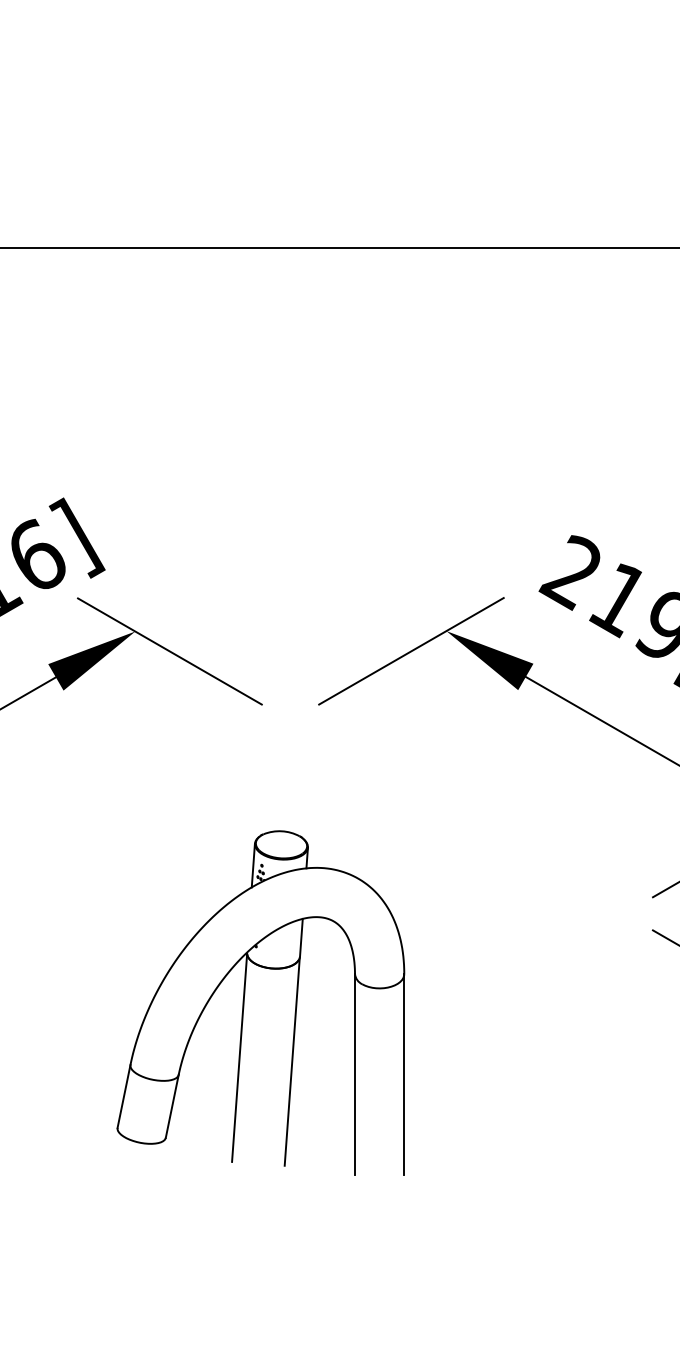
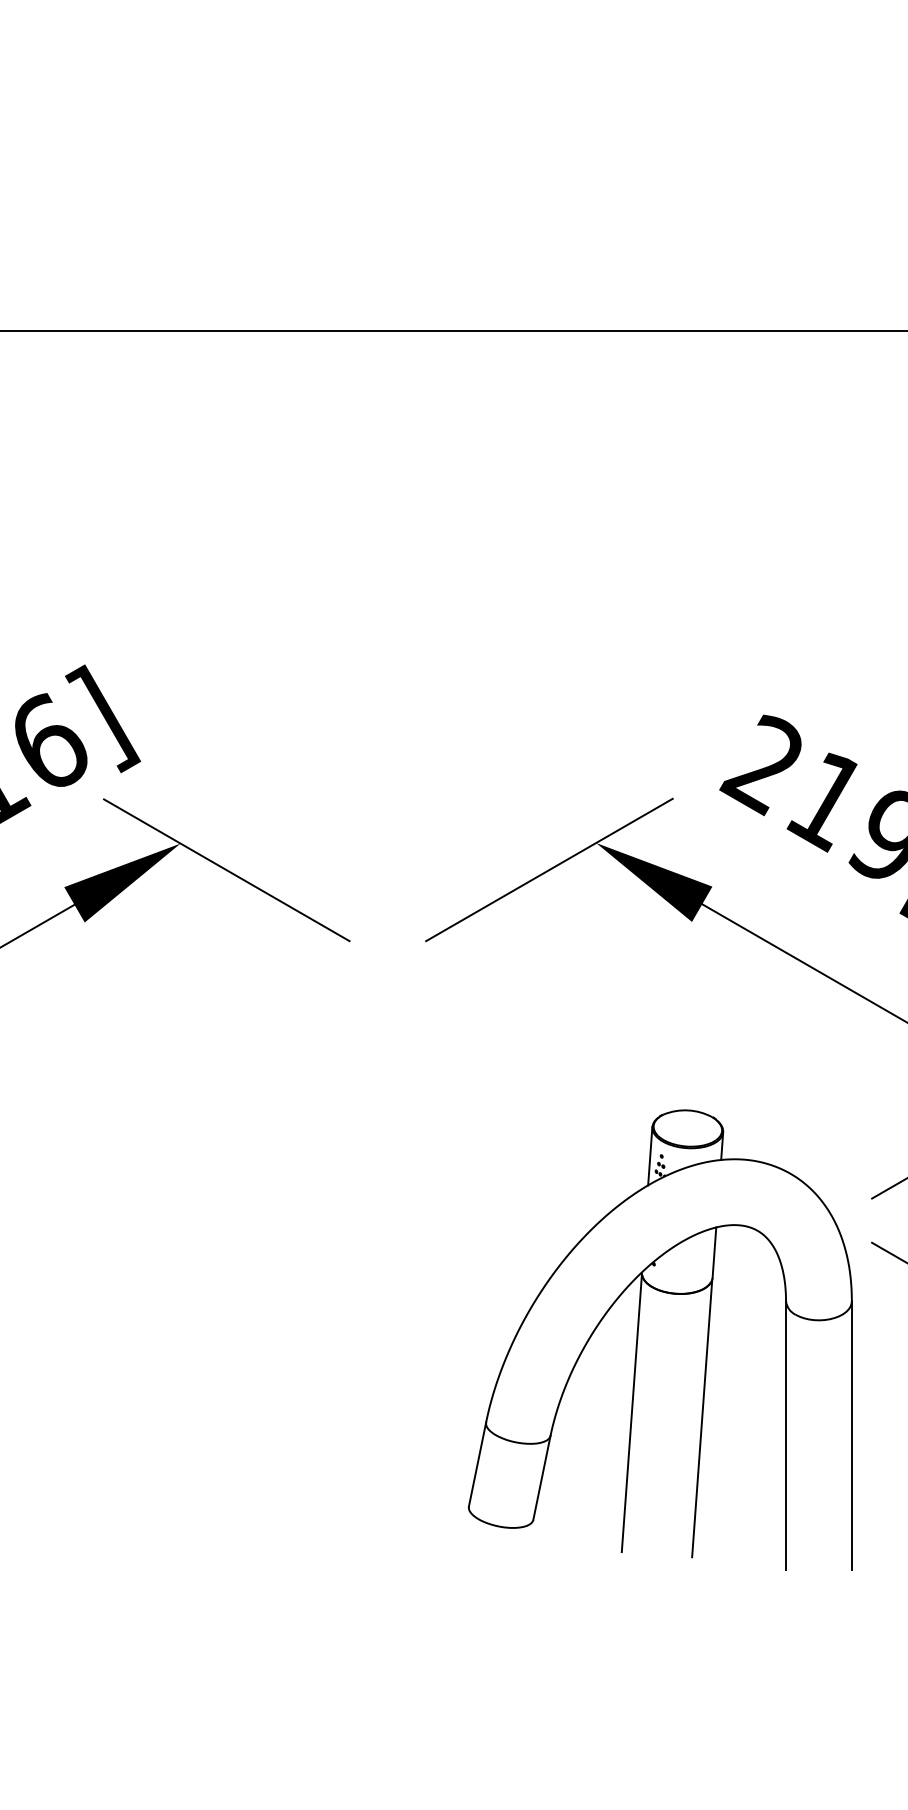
part: (244, 1002) -> (638, 1339), moved

